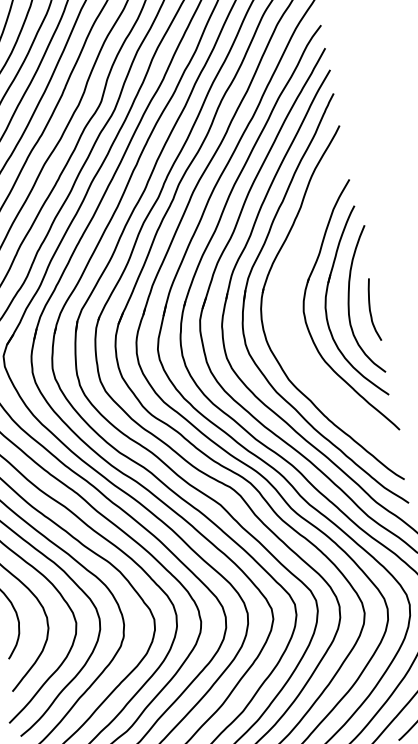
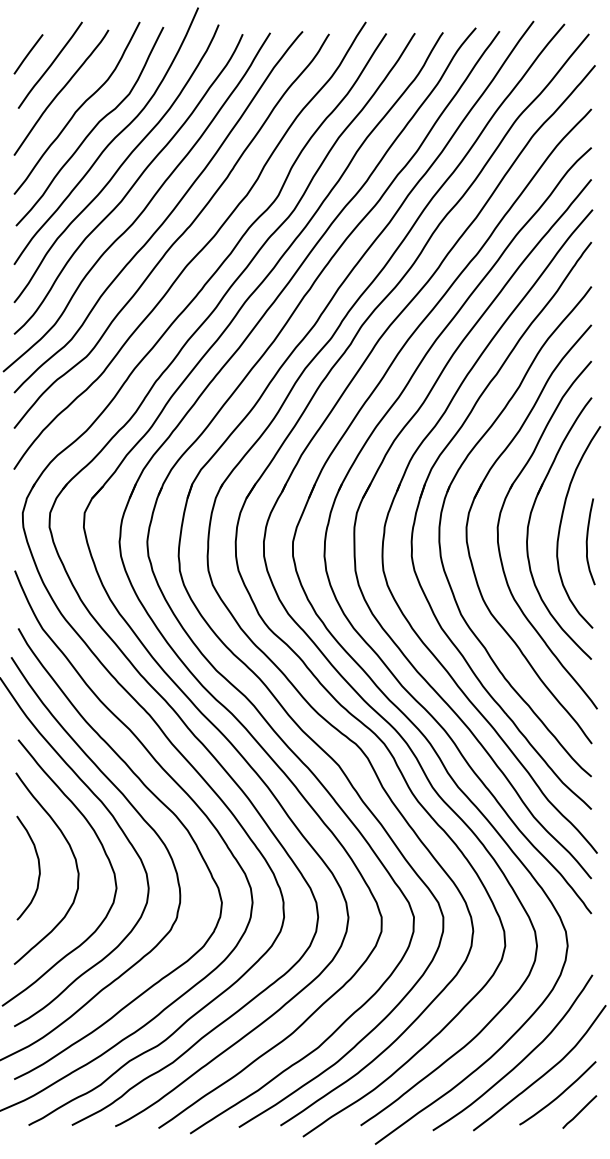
part: (286, 330) -> (469, 548), added

